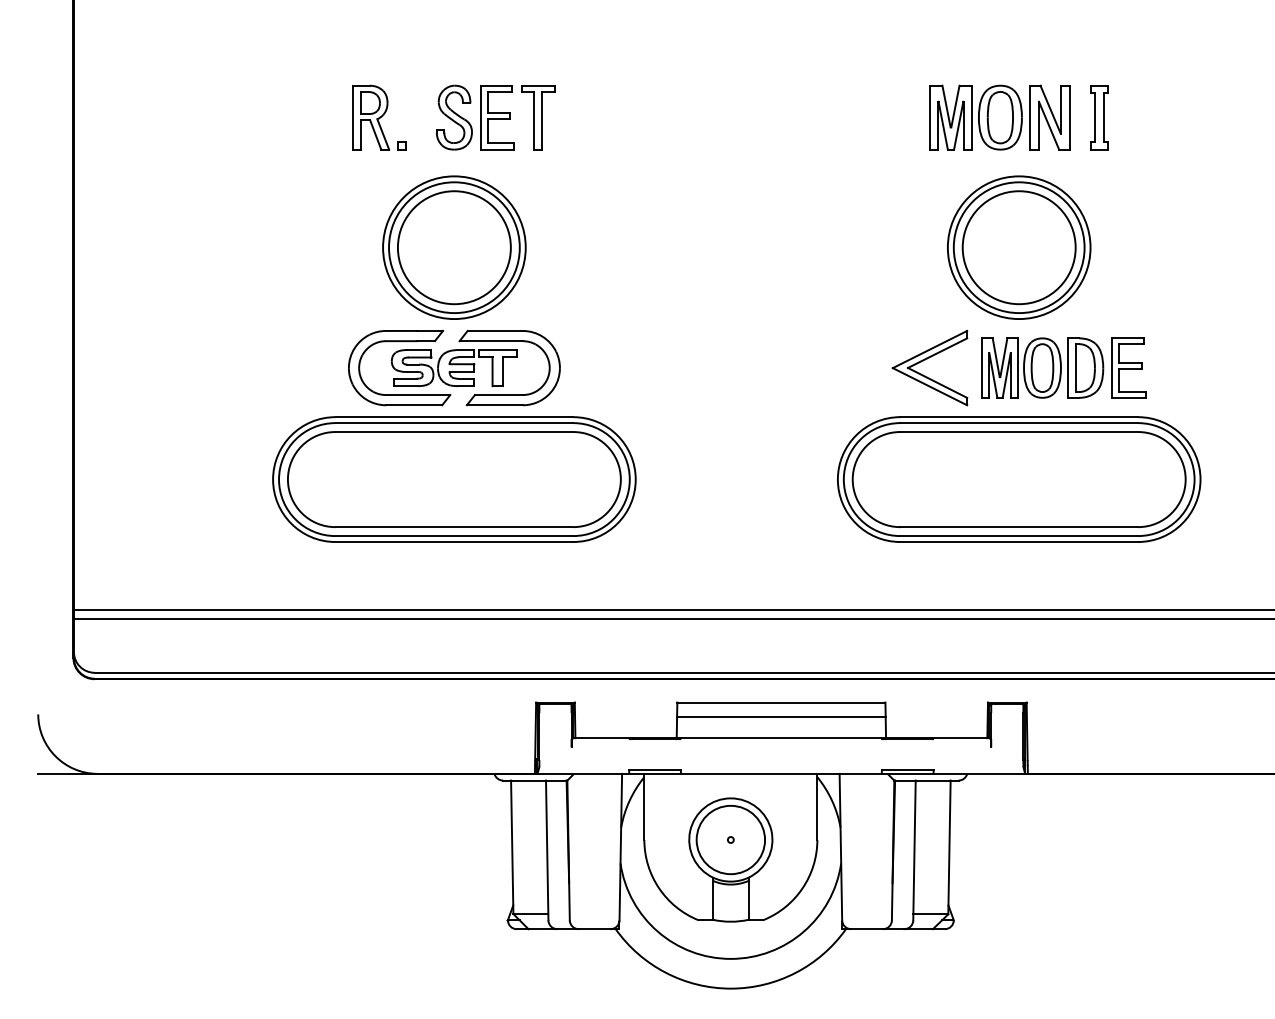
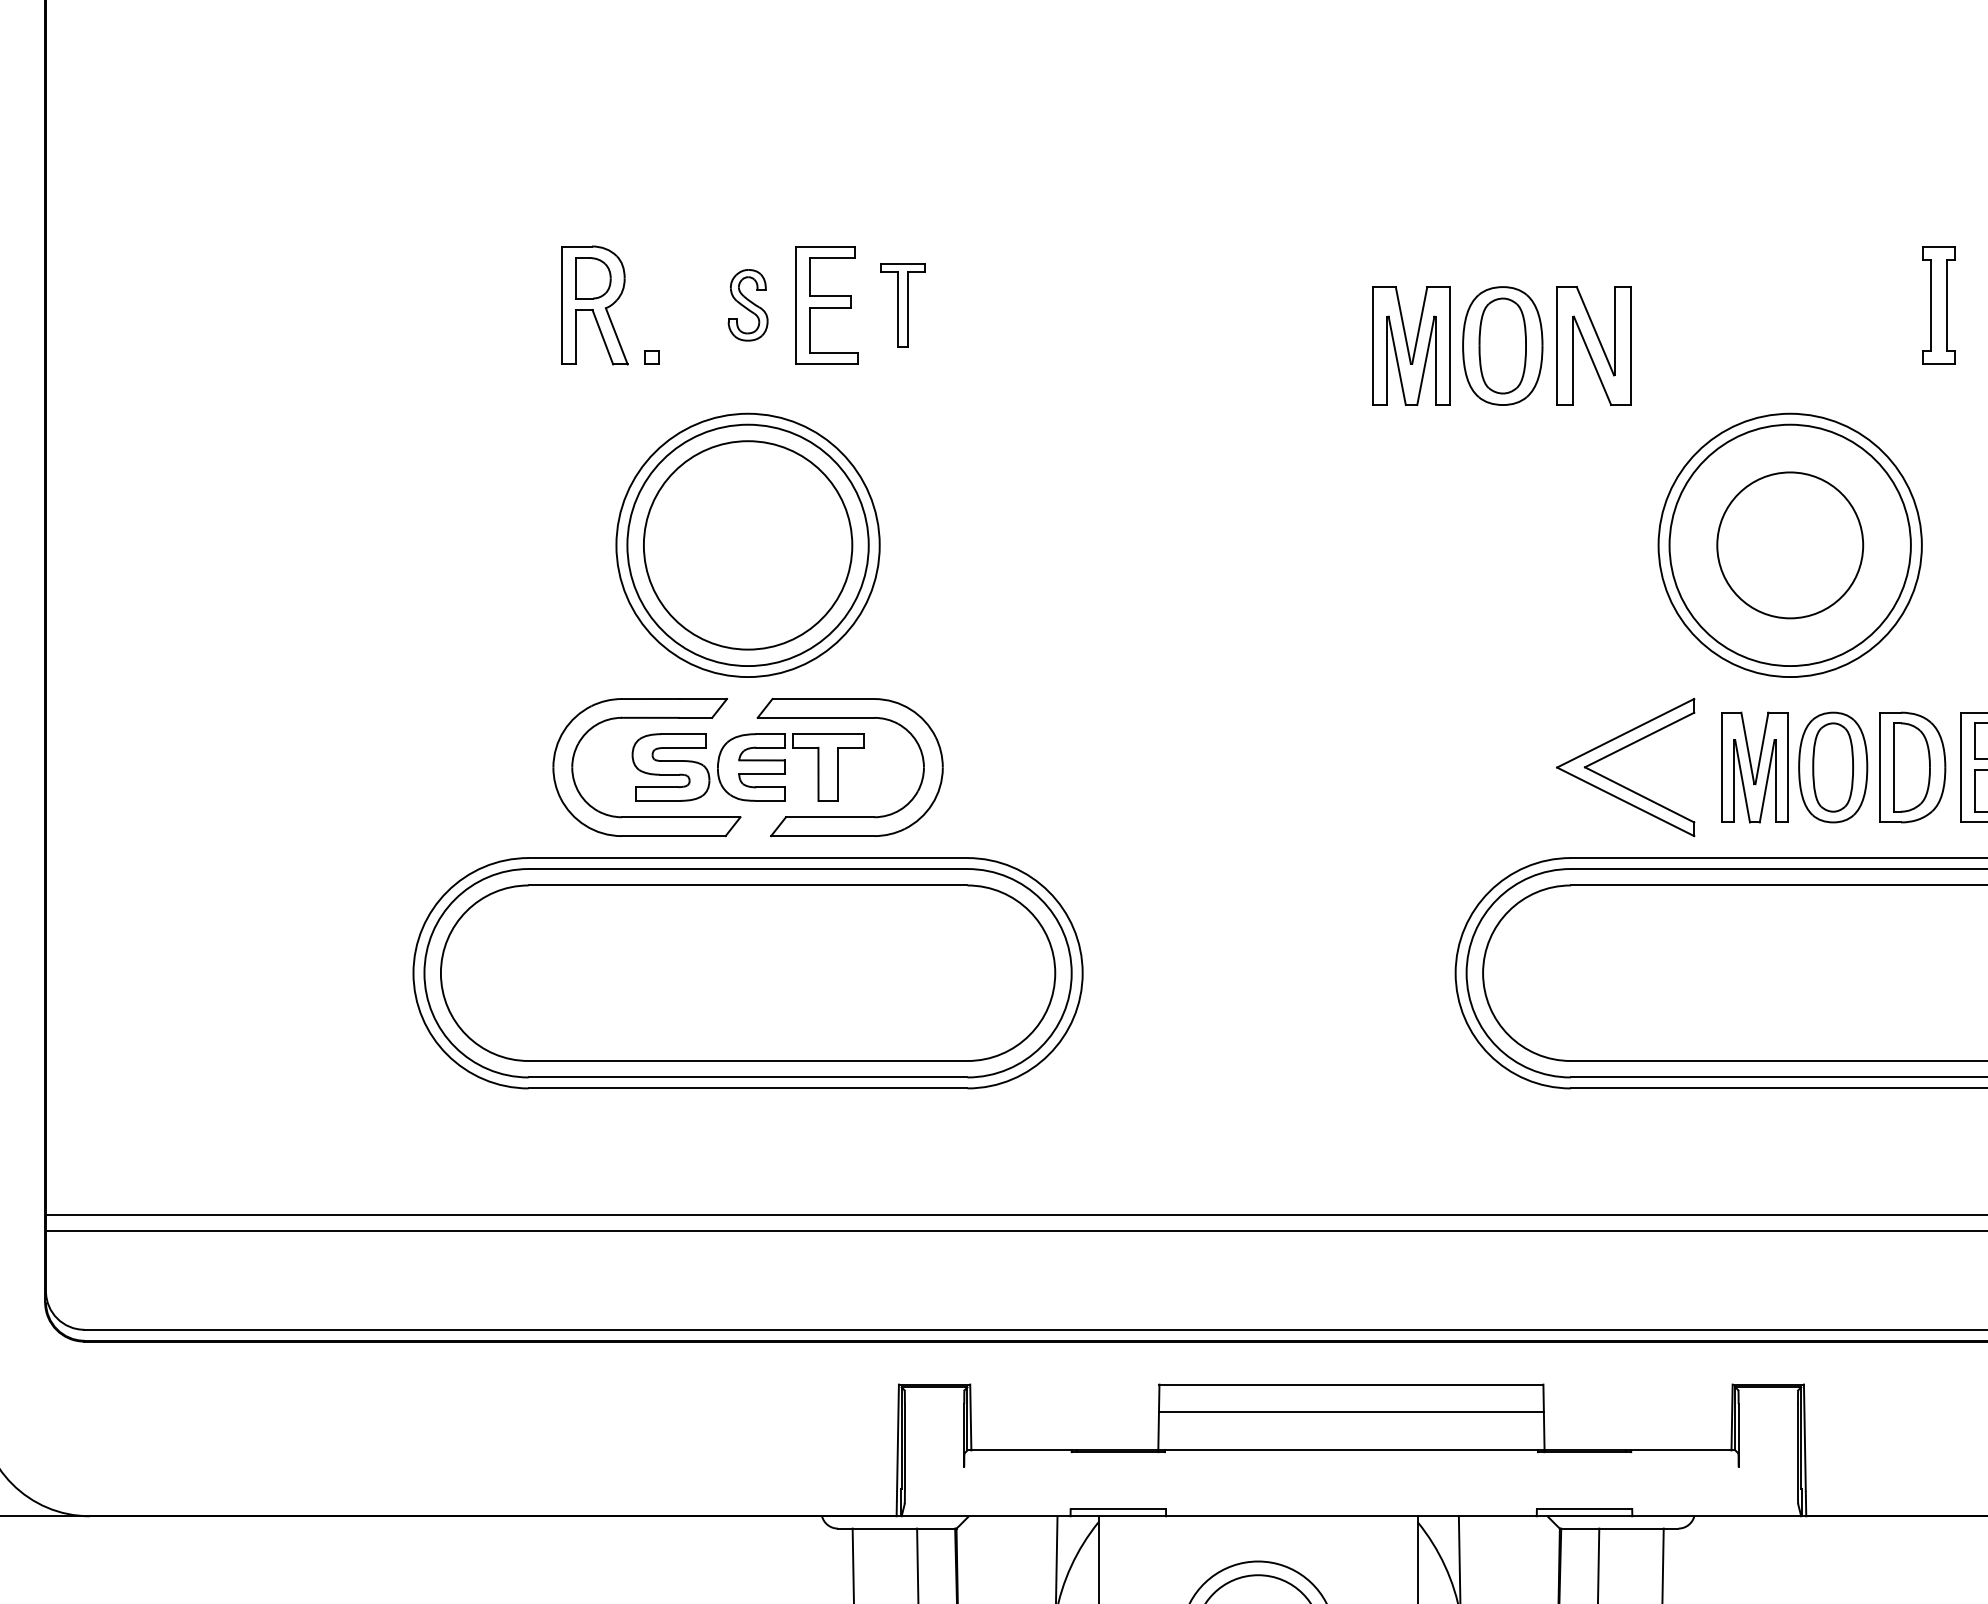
part: (454, 117) -> (748, 305), size x0.6
part: (538, 117) -> (903, 305), size x0.7
part: (999, 117) -> (1501, 345), moved
circle: (1018, 247) -> (1788, 545), size x0.7

